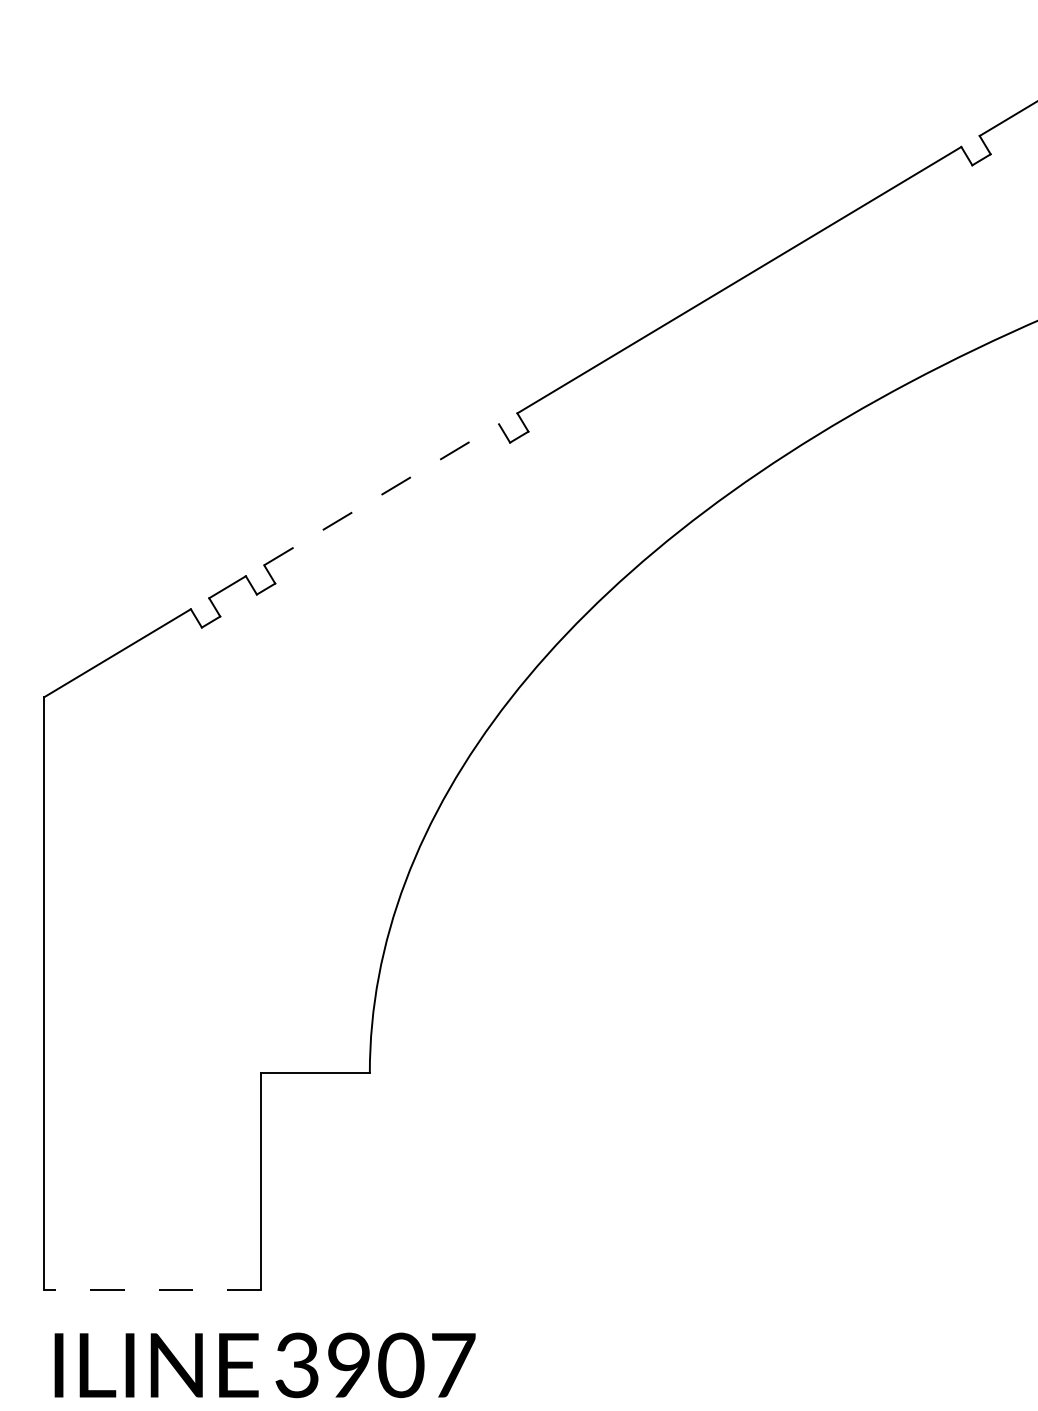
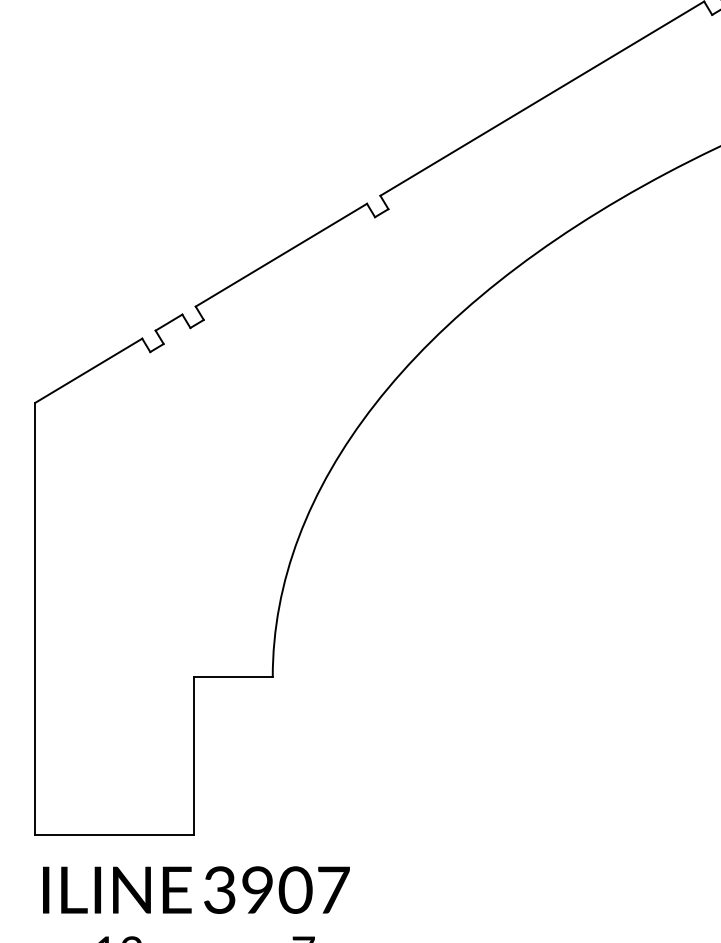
line: (381, 494) -> (281, 255), dashed -> solid
line: (152, 1289) -> (114, 834), dashed -> solid

